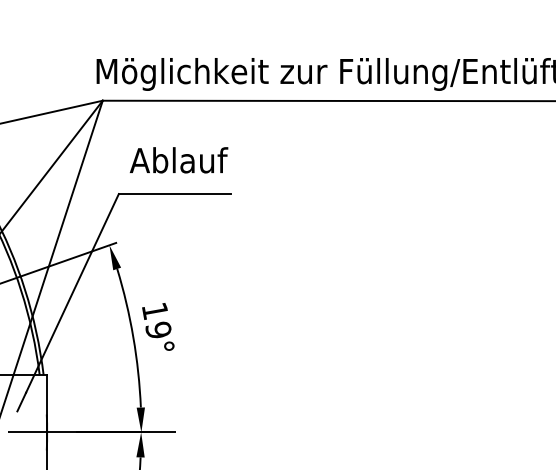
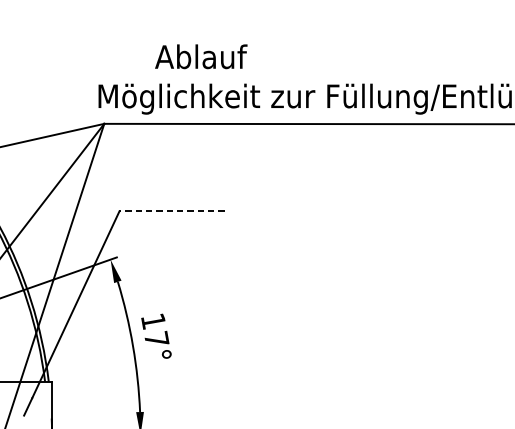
text: (178, 160) -> (200, 56), moved
line: (174, 194) -> (171, 211), solid -> dashed
text: (158, 329) -> (156, 338), 19° -> 17°

